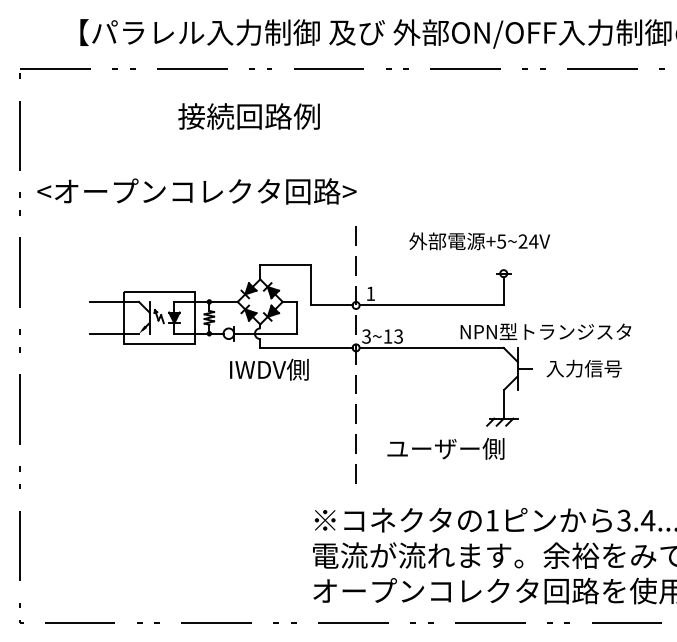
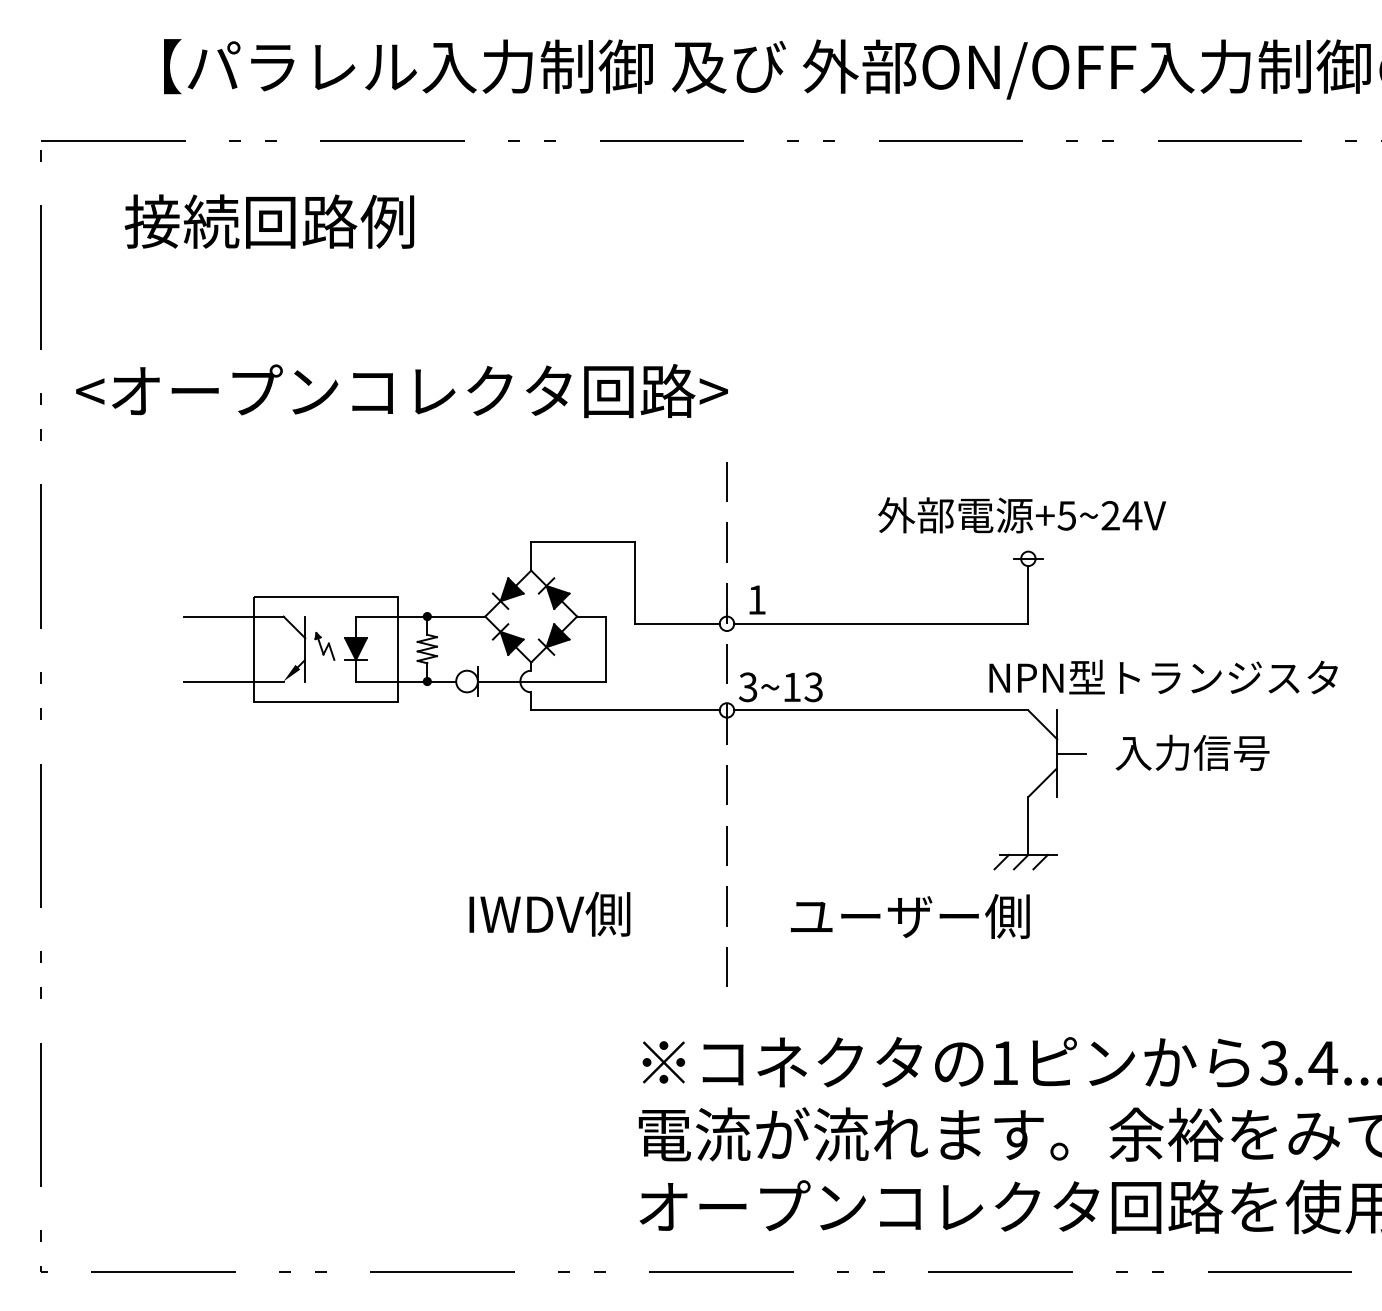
text: (248, 116) -> (268, 221), moved
text: (479, 241) -> (1021, 515), moved
text: (545, 331) -> (1162, 676), moved
text: (269, 369) -> (550, 913), moved

